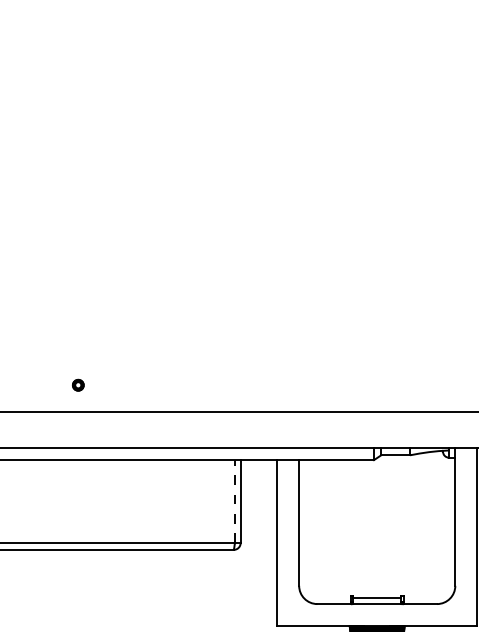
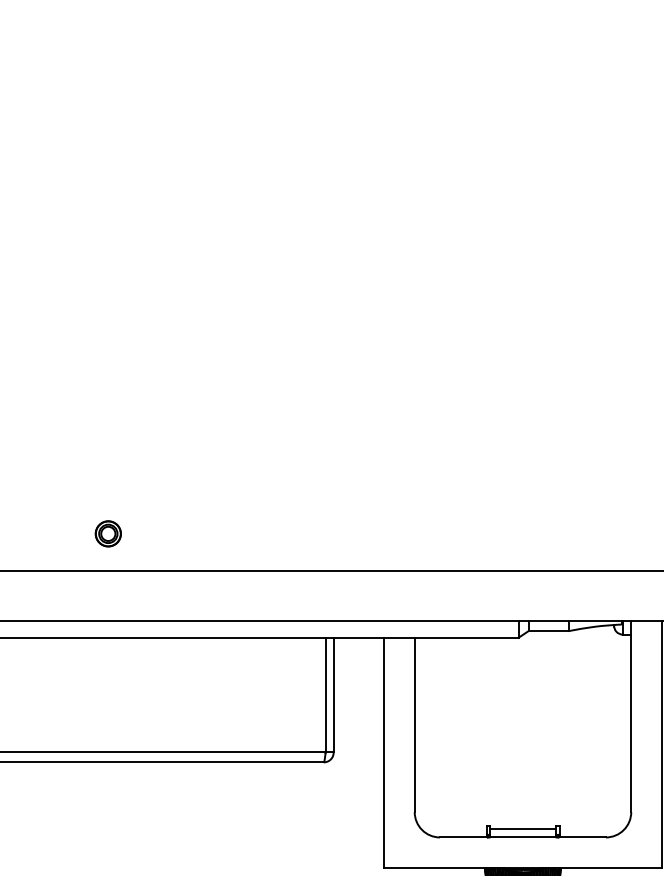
part: (78, 385) -> (108, 534), size x1.67
line: (234, 500) -> (325, 693), dashed -> solid

